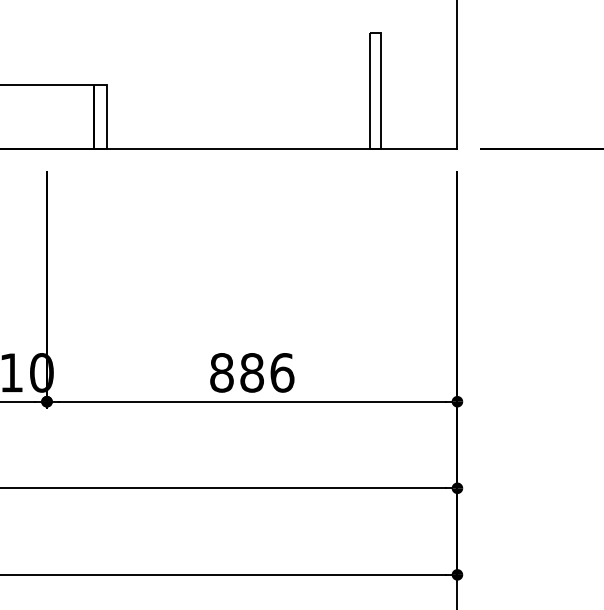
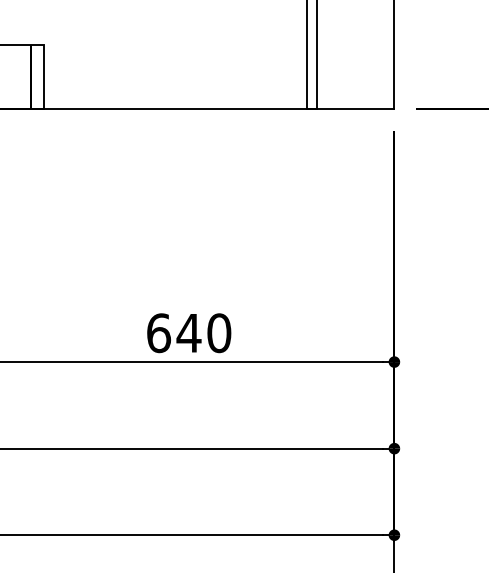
text: (252, 372) -> (189, 332), 886 -> 640

